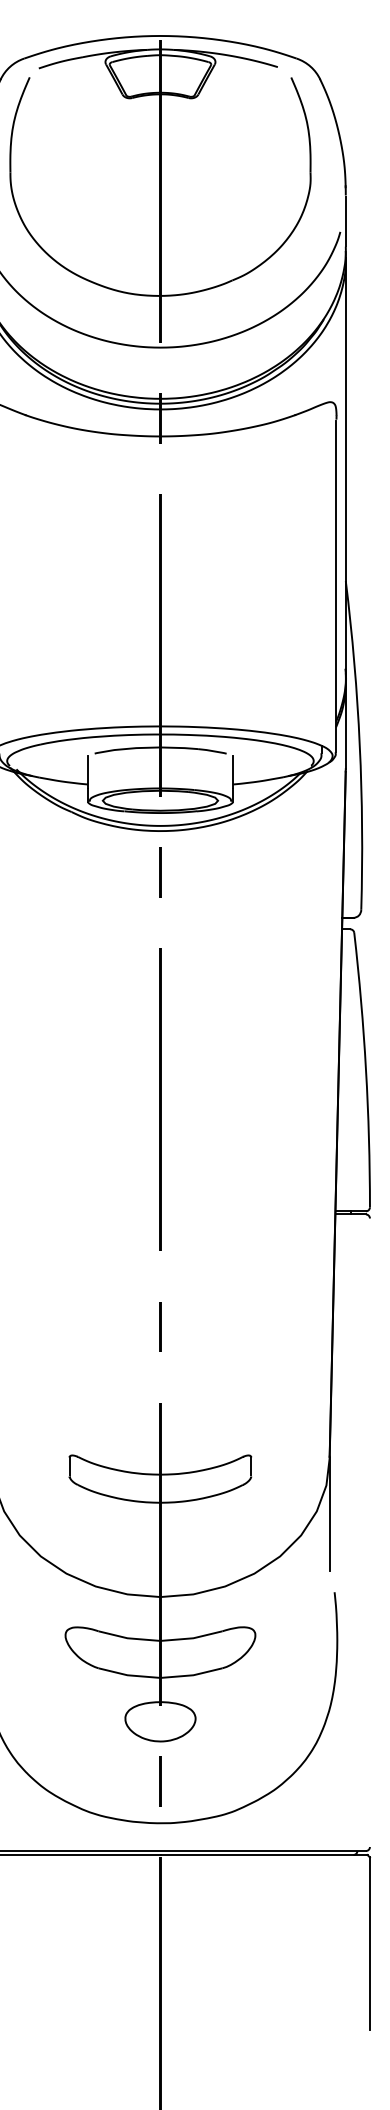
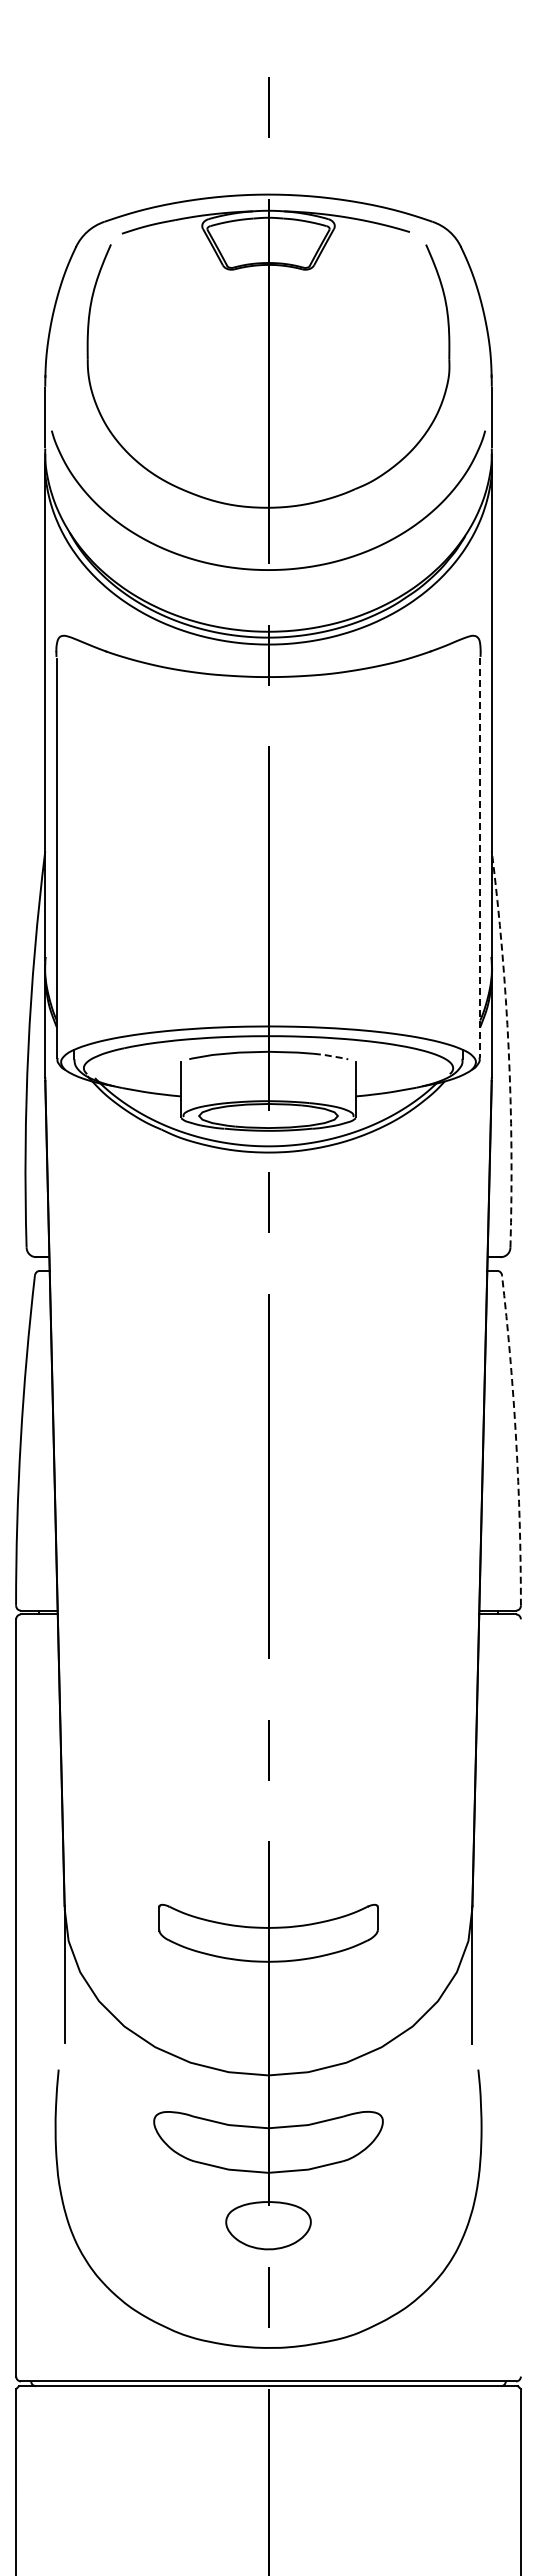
line: (335, 587) -> (479, 858), solid -> dashed
arc: (359, 745) -> (508, 1049), solid -> dashed
line: (212, 751) -> (331, 1056), solid -> dashed
arc: (366, 1070) -> (516, 1440), solid -> dashed

